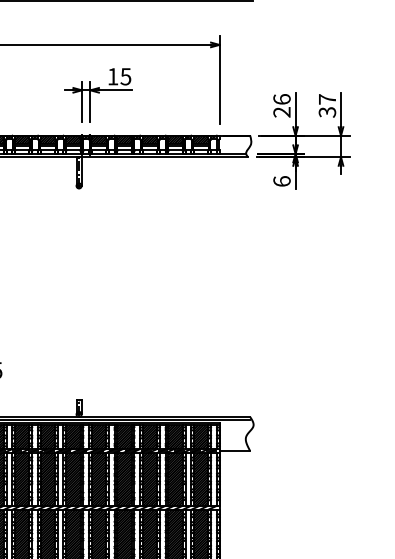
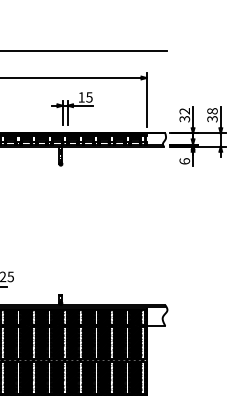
text: (327, 99) -> (212, 111), 37 -> 38
text: (281, 106) -> (184, 115), 26 -> 32

